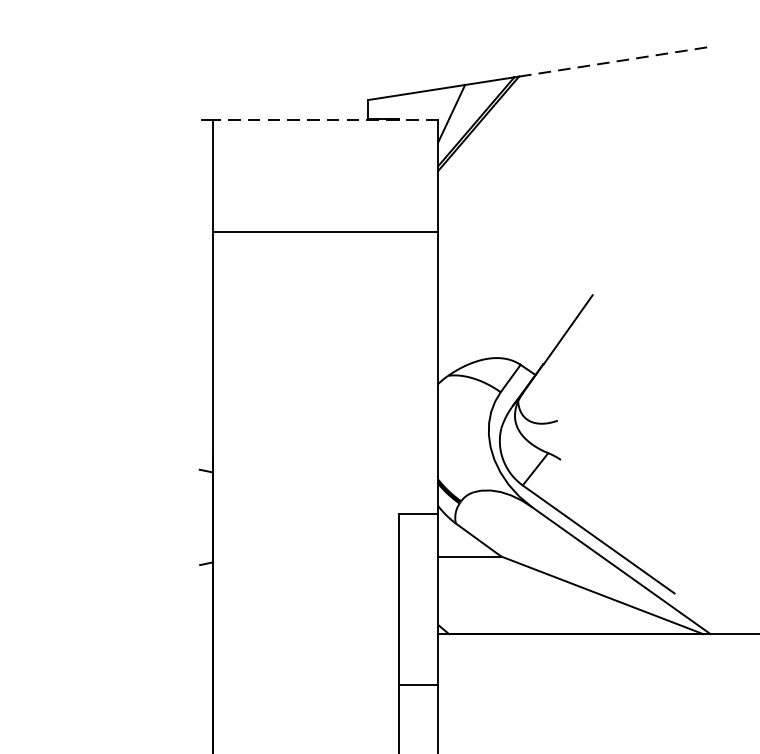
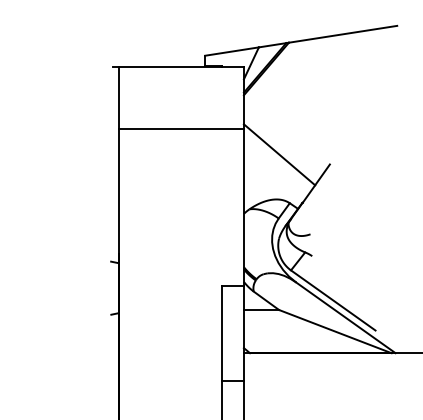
line: (617, 61) -> (343, 34), dashed -> solid
line: (326, 121) -> (181, 67), dashed -> solid
line: (502, 277) -> (279, 154), added

